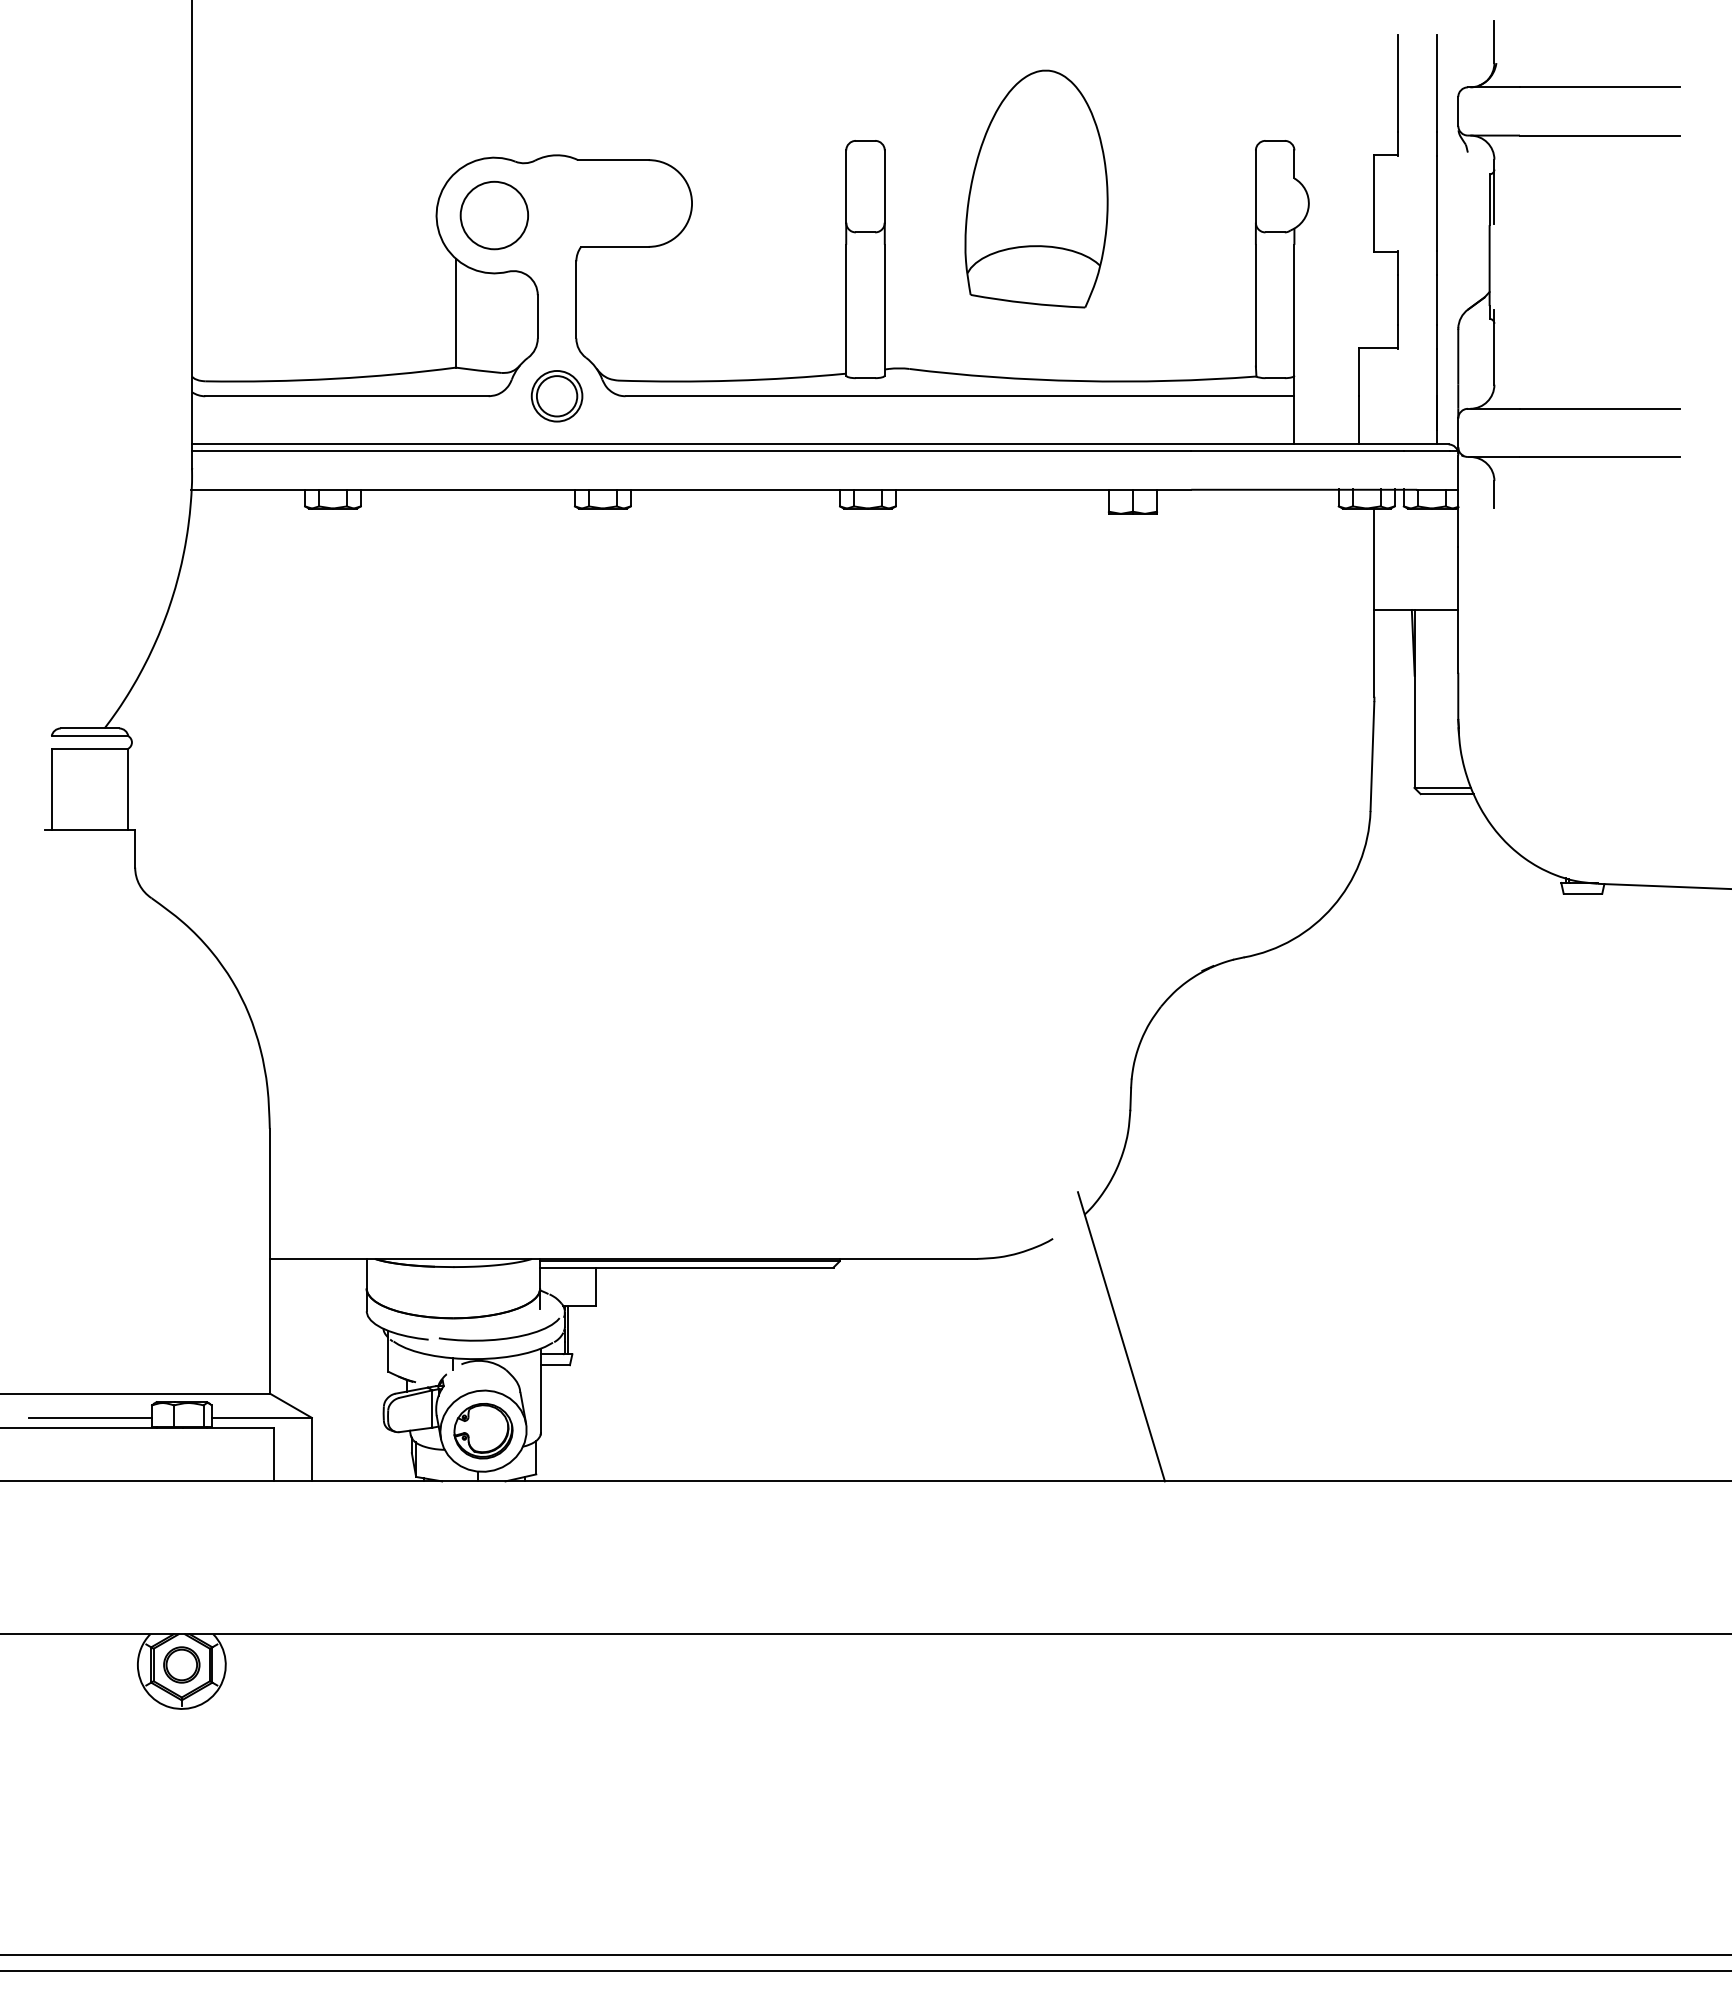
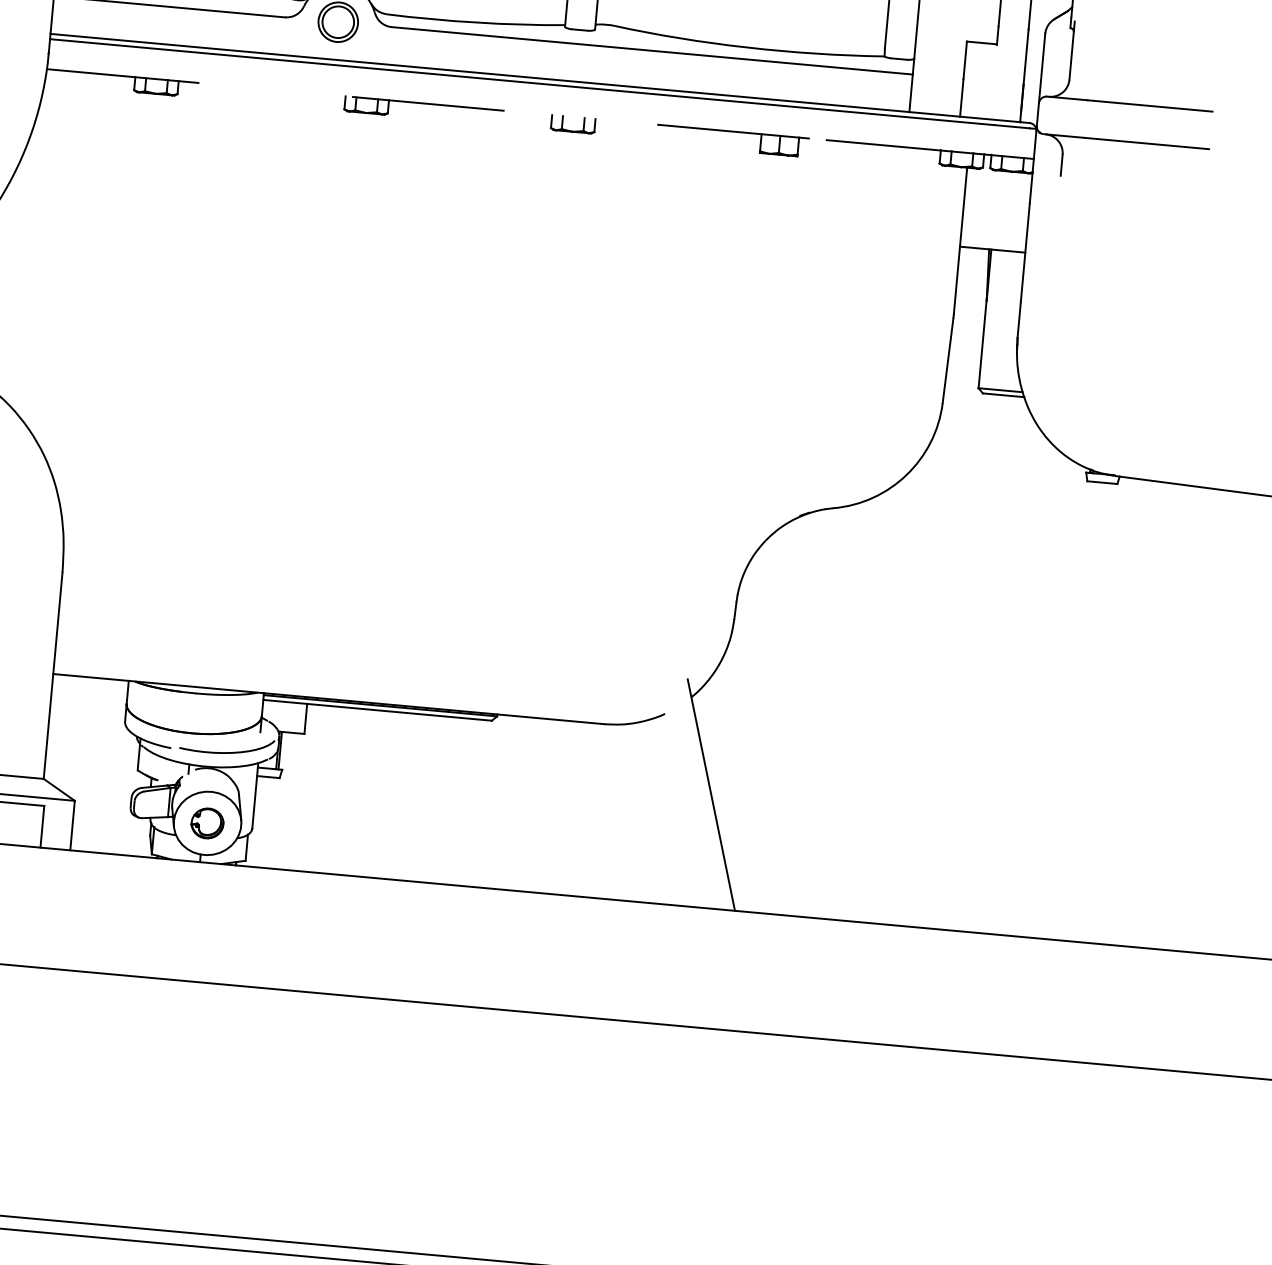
line: (691, 489) -> (436, 104), solid -> dashed
part: (483, 1431) -> (207, 823), size x0.7

